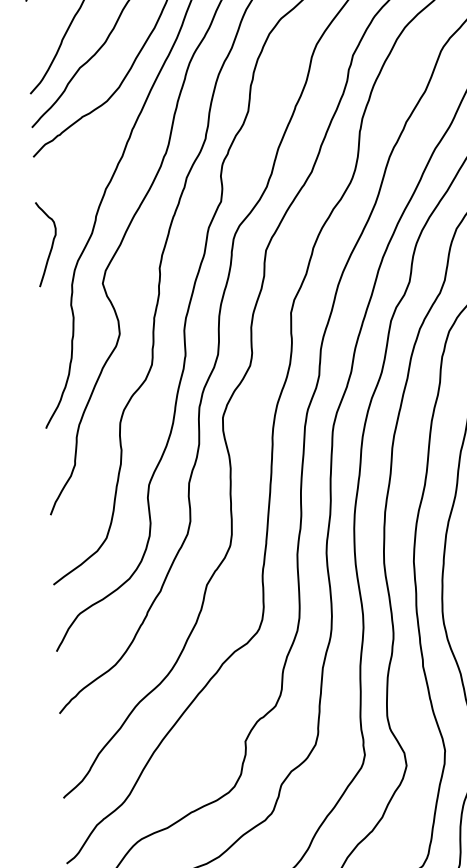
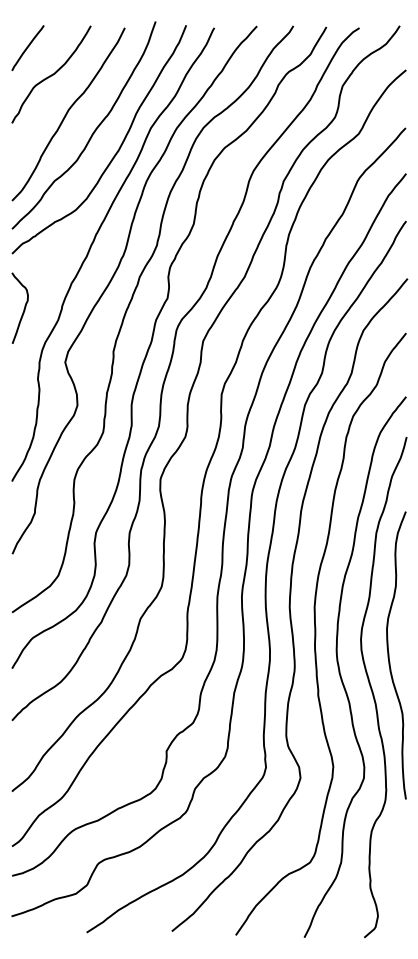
curve: (51, 245) -> (23, 309), moved

